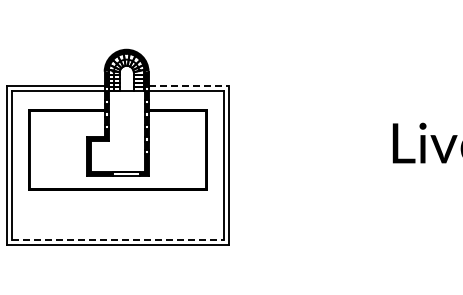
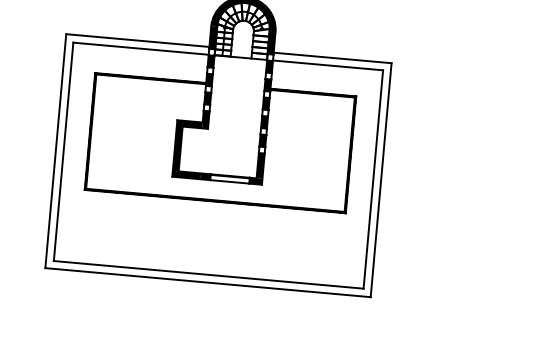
line: (189, 85) -> (333, 57), dashed -> solid
line: (117, 239) -> (208, 274), dashed -> solid

